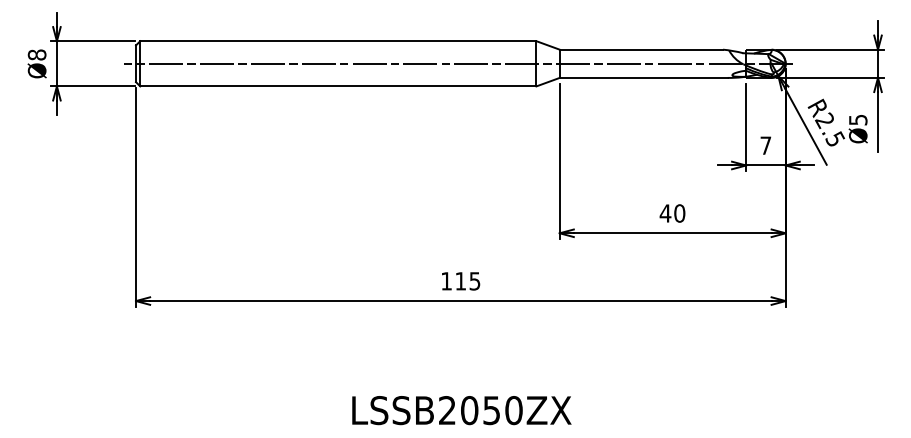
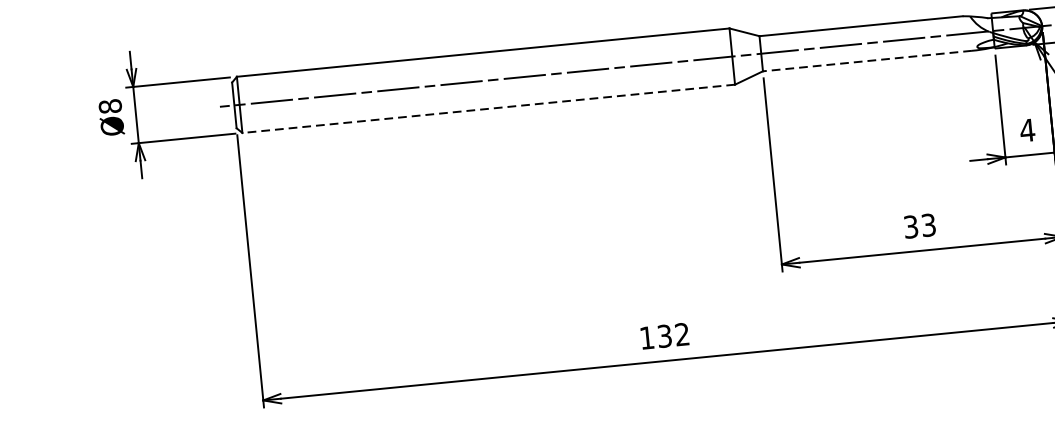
line: (643, 77) -> (867, 60), solid -> dashed
line: (337, 86) -> (487, 109), solid -> dashed
text: (765, 145) -> (1027, 130), 7 -> 4
text: (672, 213) -> (919, 226), 40 -> 33
text: (467, 281) -> (673, 335), 115 -> 132

